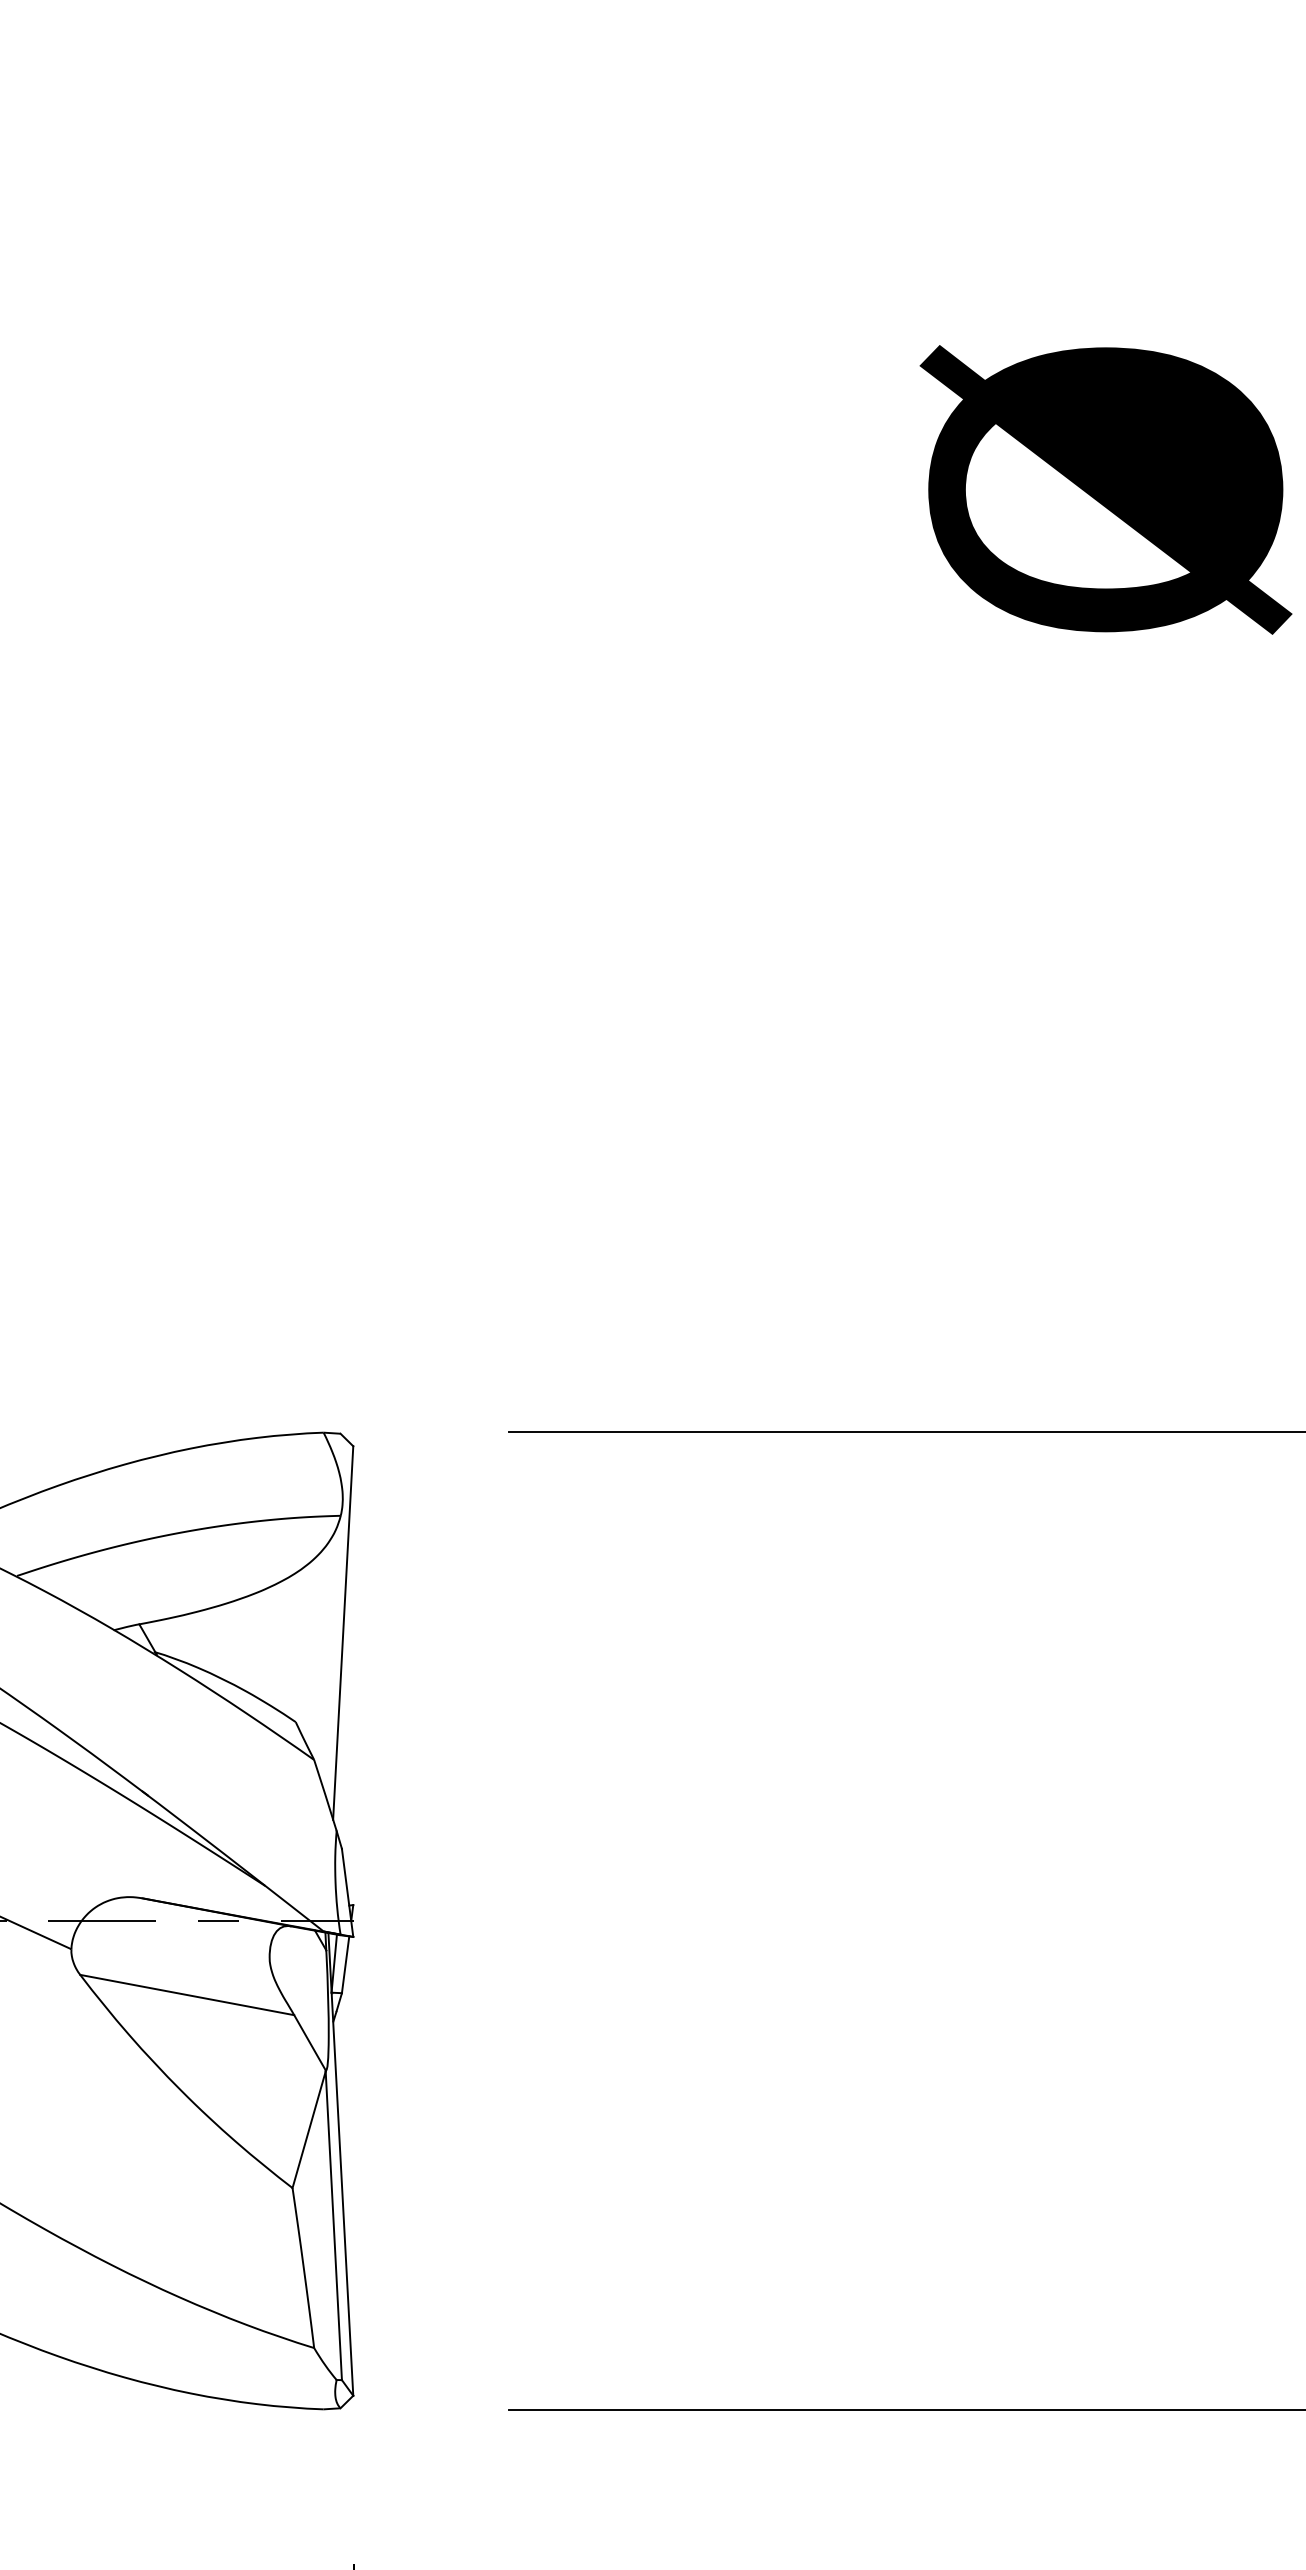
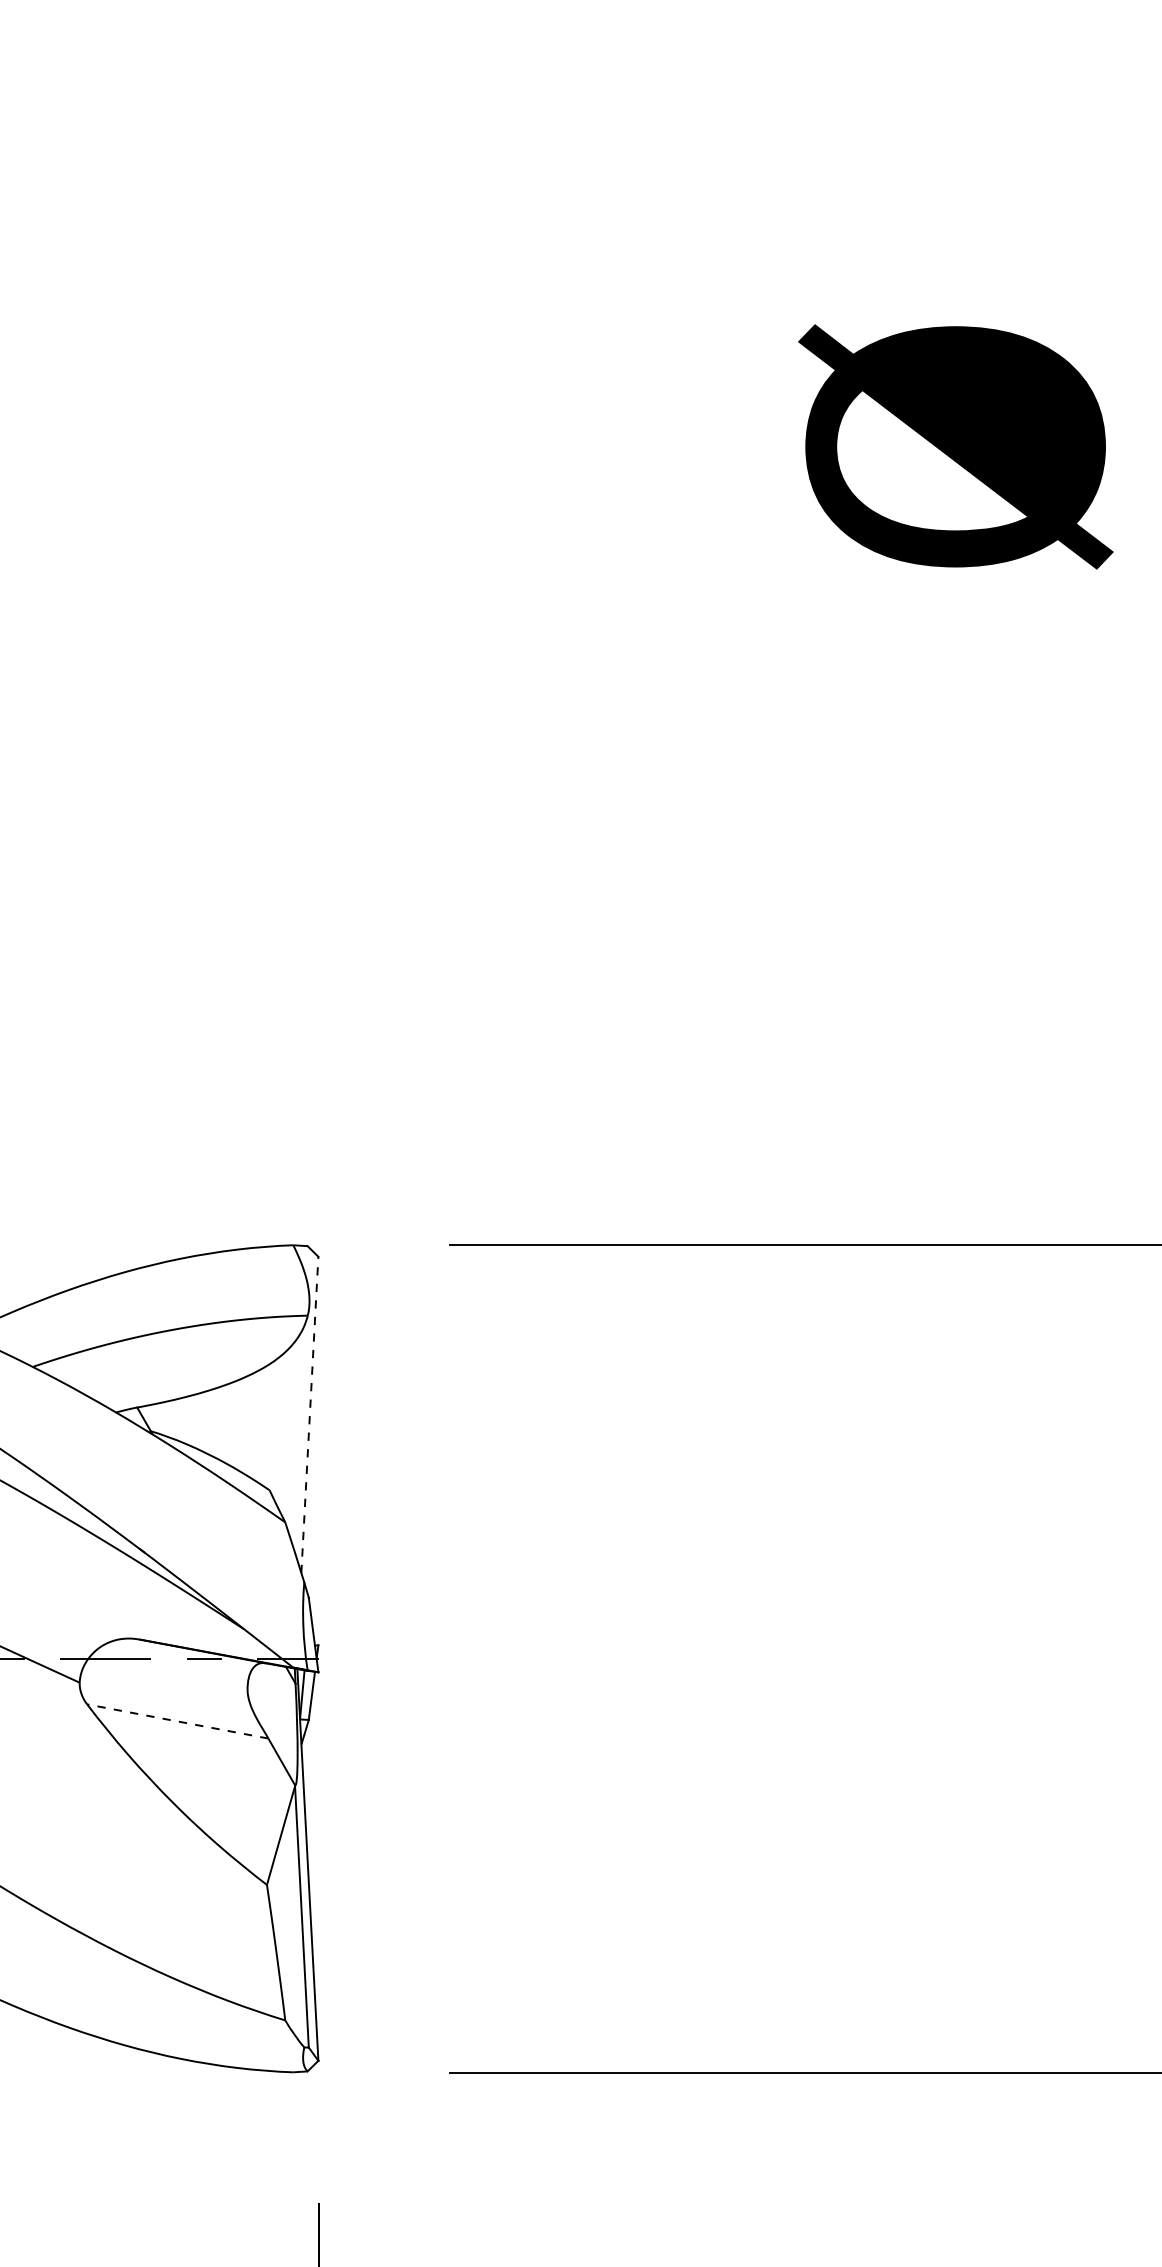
line: (342, 1632) -> (309, 1414), solid -> dashed
line: (186, 1995) -> (177, 1721), solid -> dashed

